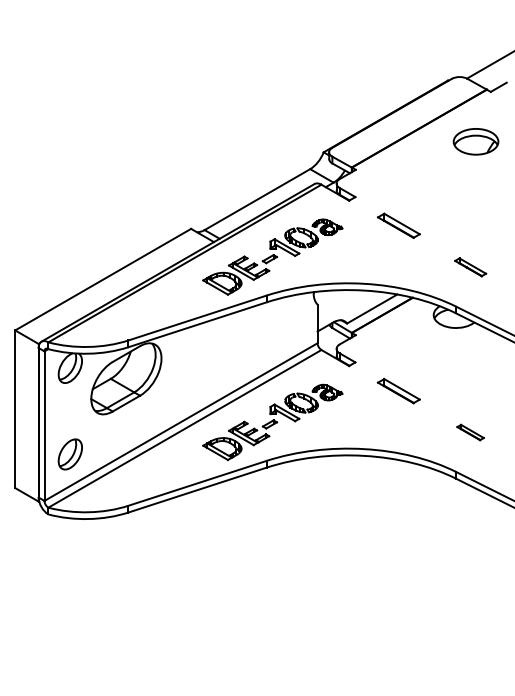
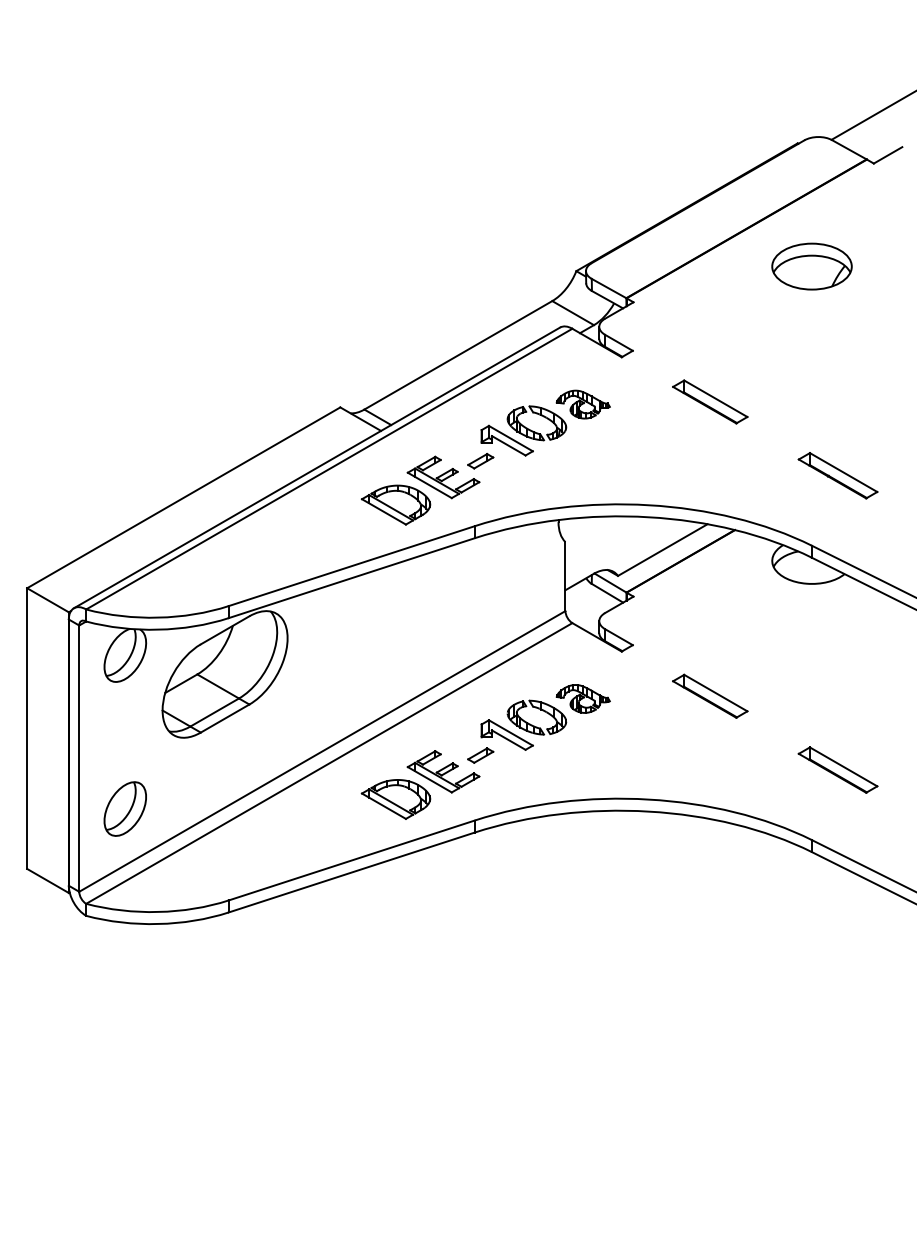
part: (475, 141) -> (811, 266), moved
part: (470, 267) -> (837, 476), size x1.43
part: (470, 432) -> (837, 769), size x1.67

